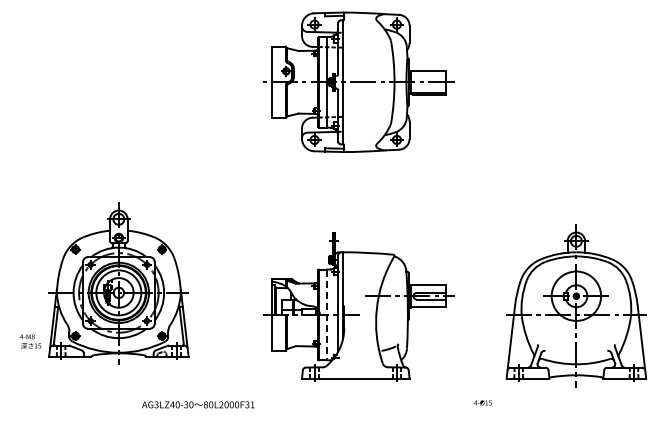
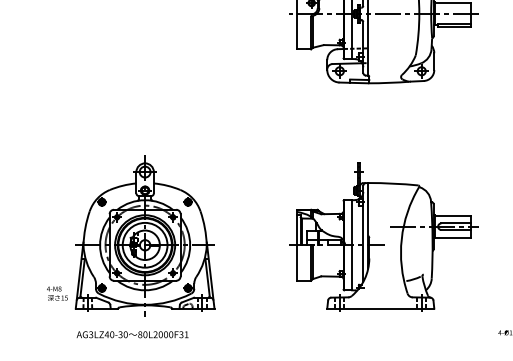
part: (104, 283) -> (130, 235), moved
line: (326, 315) -> (351, 245), dashed -> solid
text: (198, 404) -> (132, 334), moved

